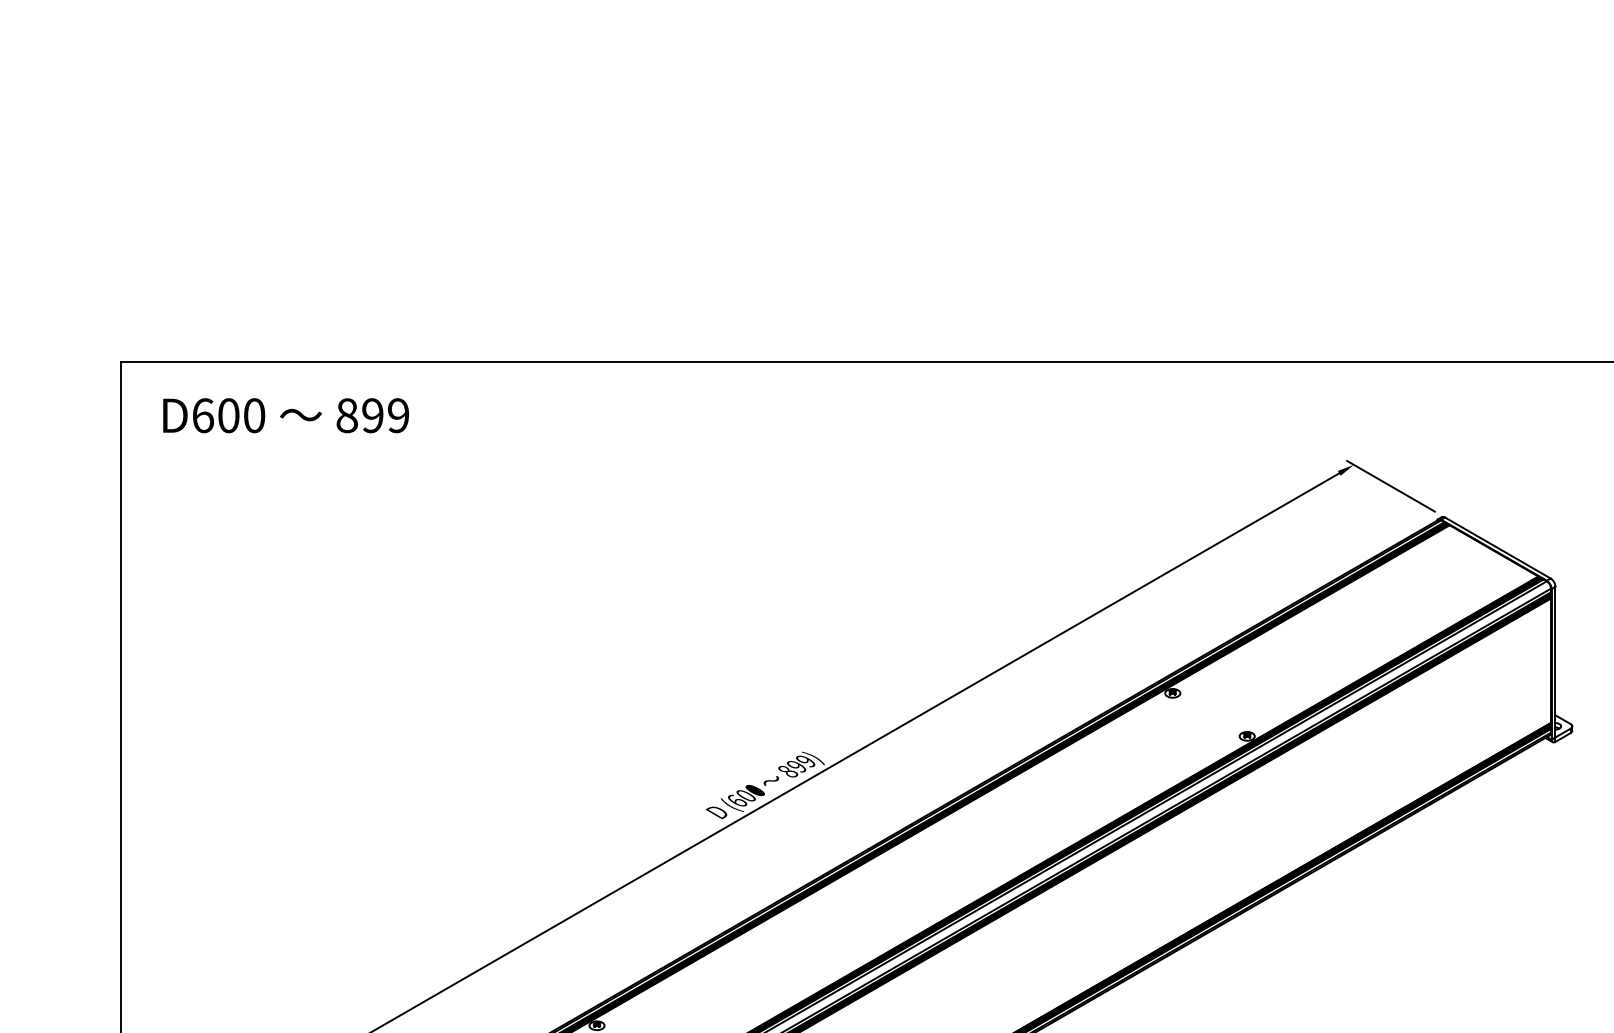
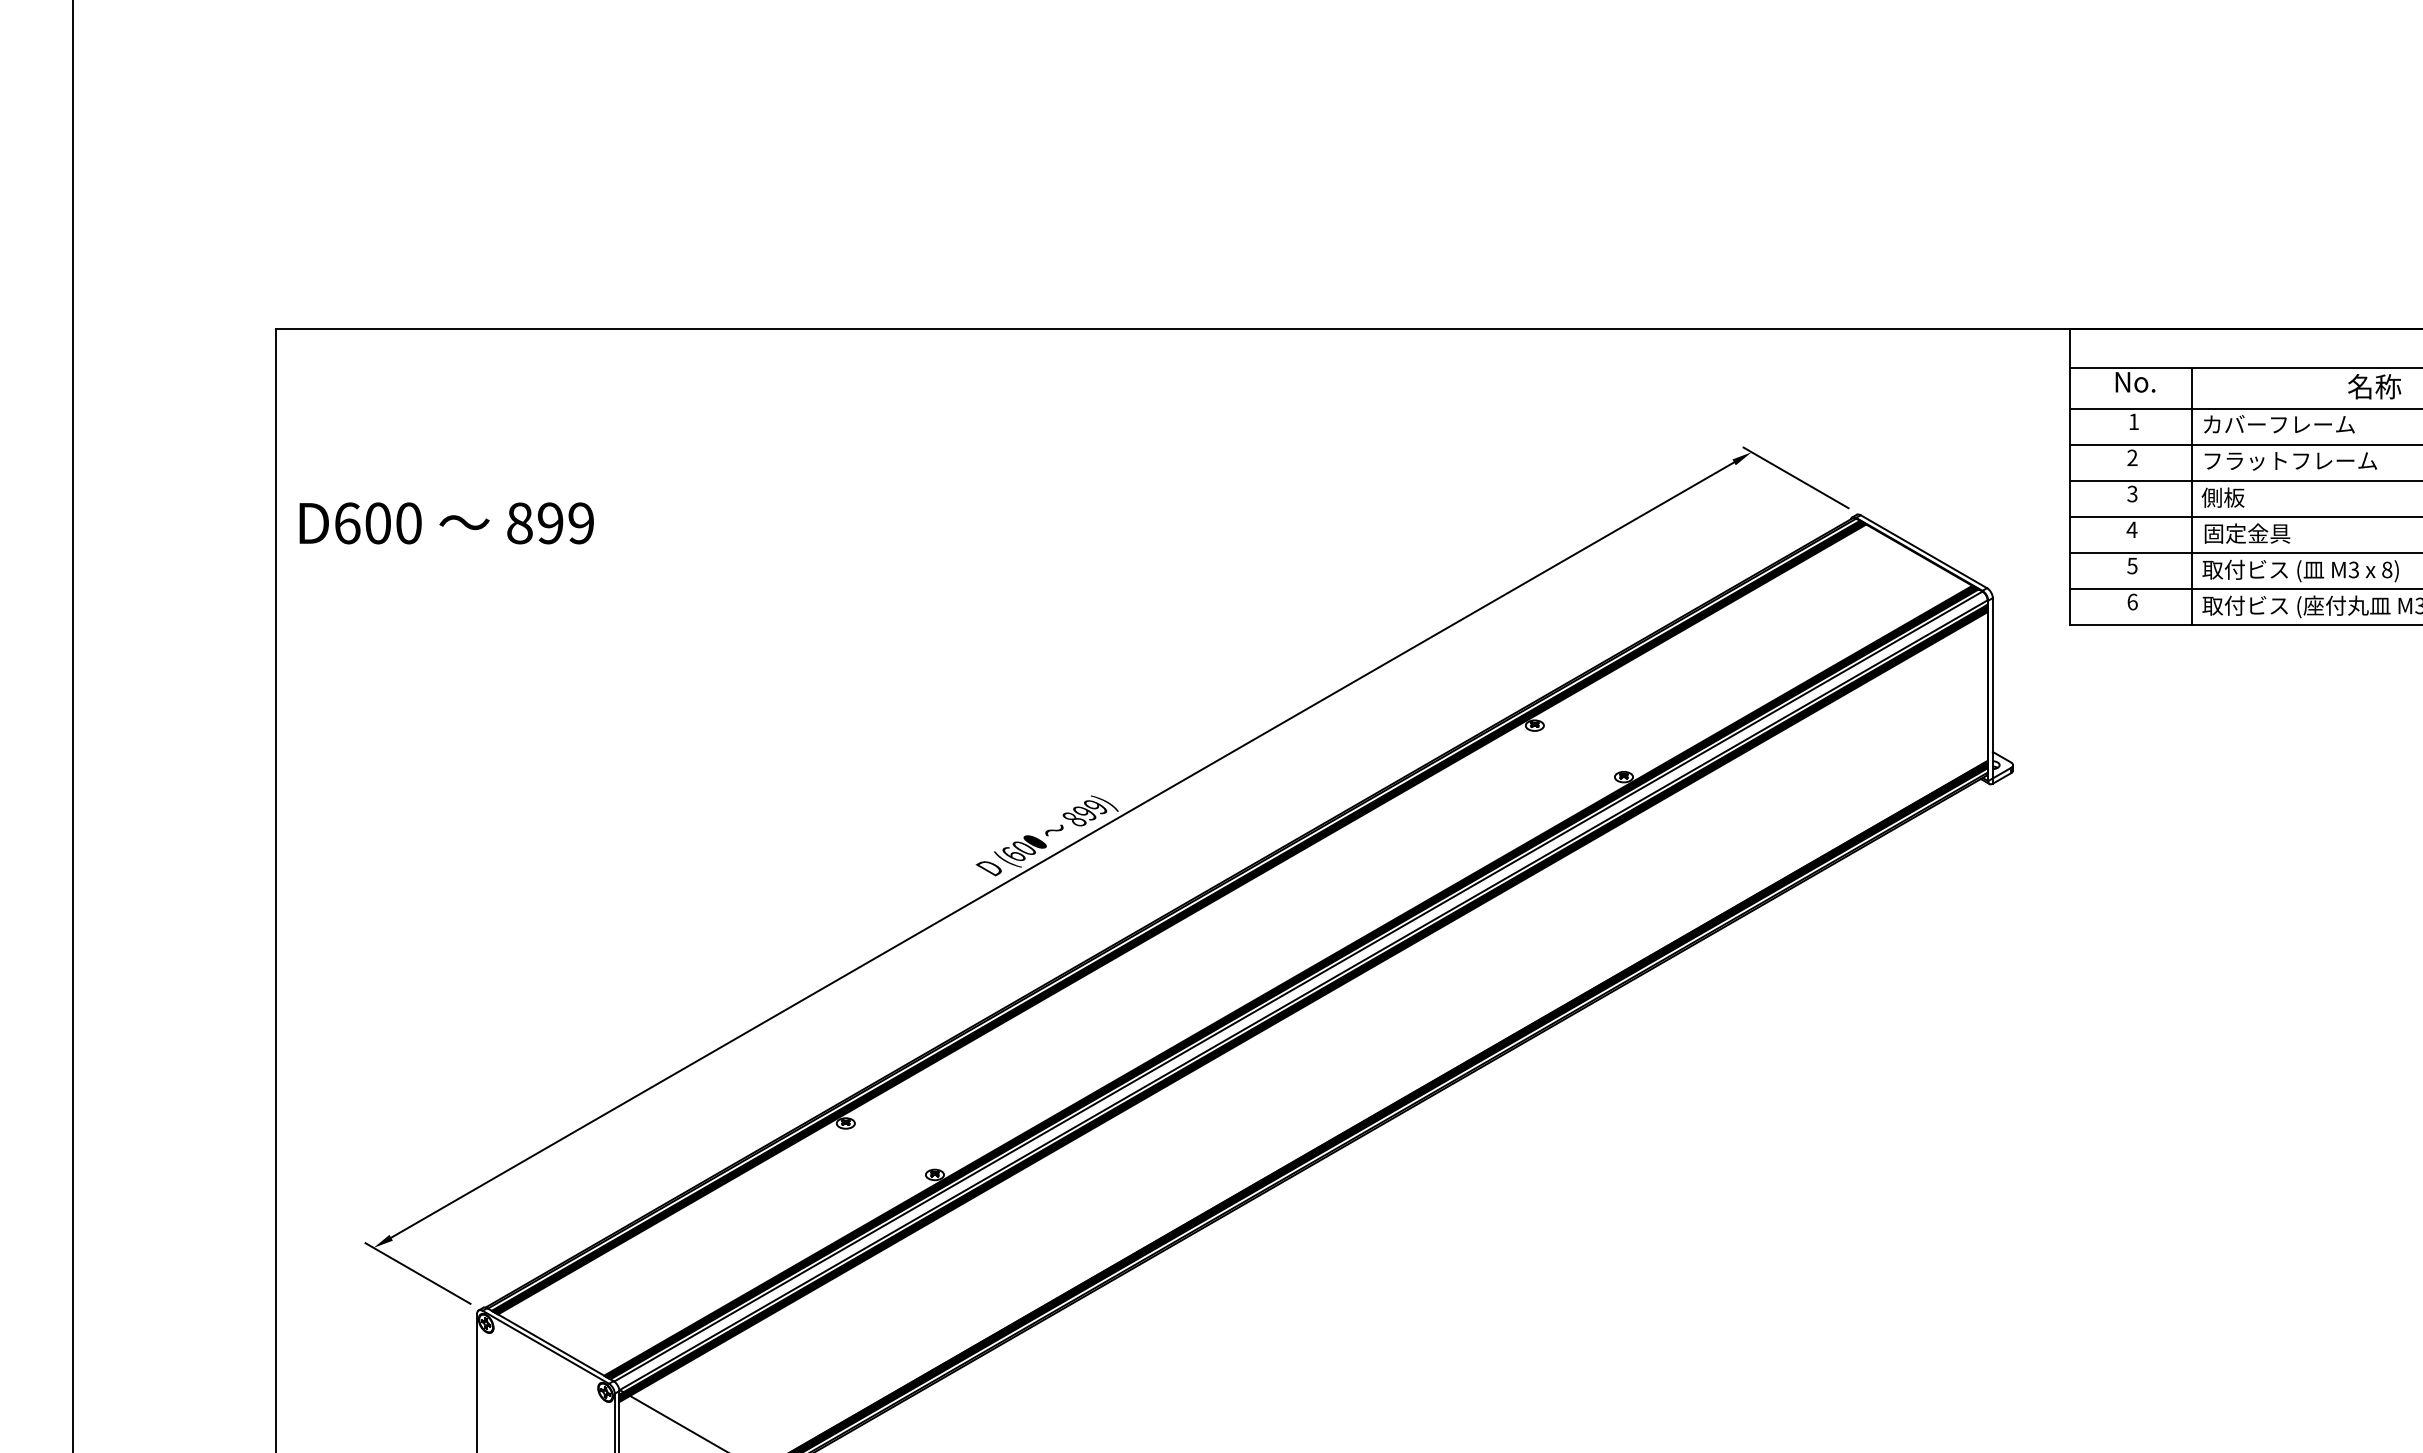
text: (285, 415) -> (446, 523), moved

